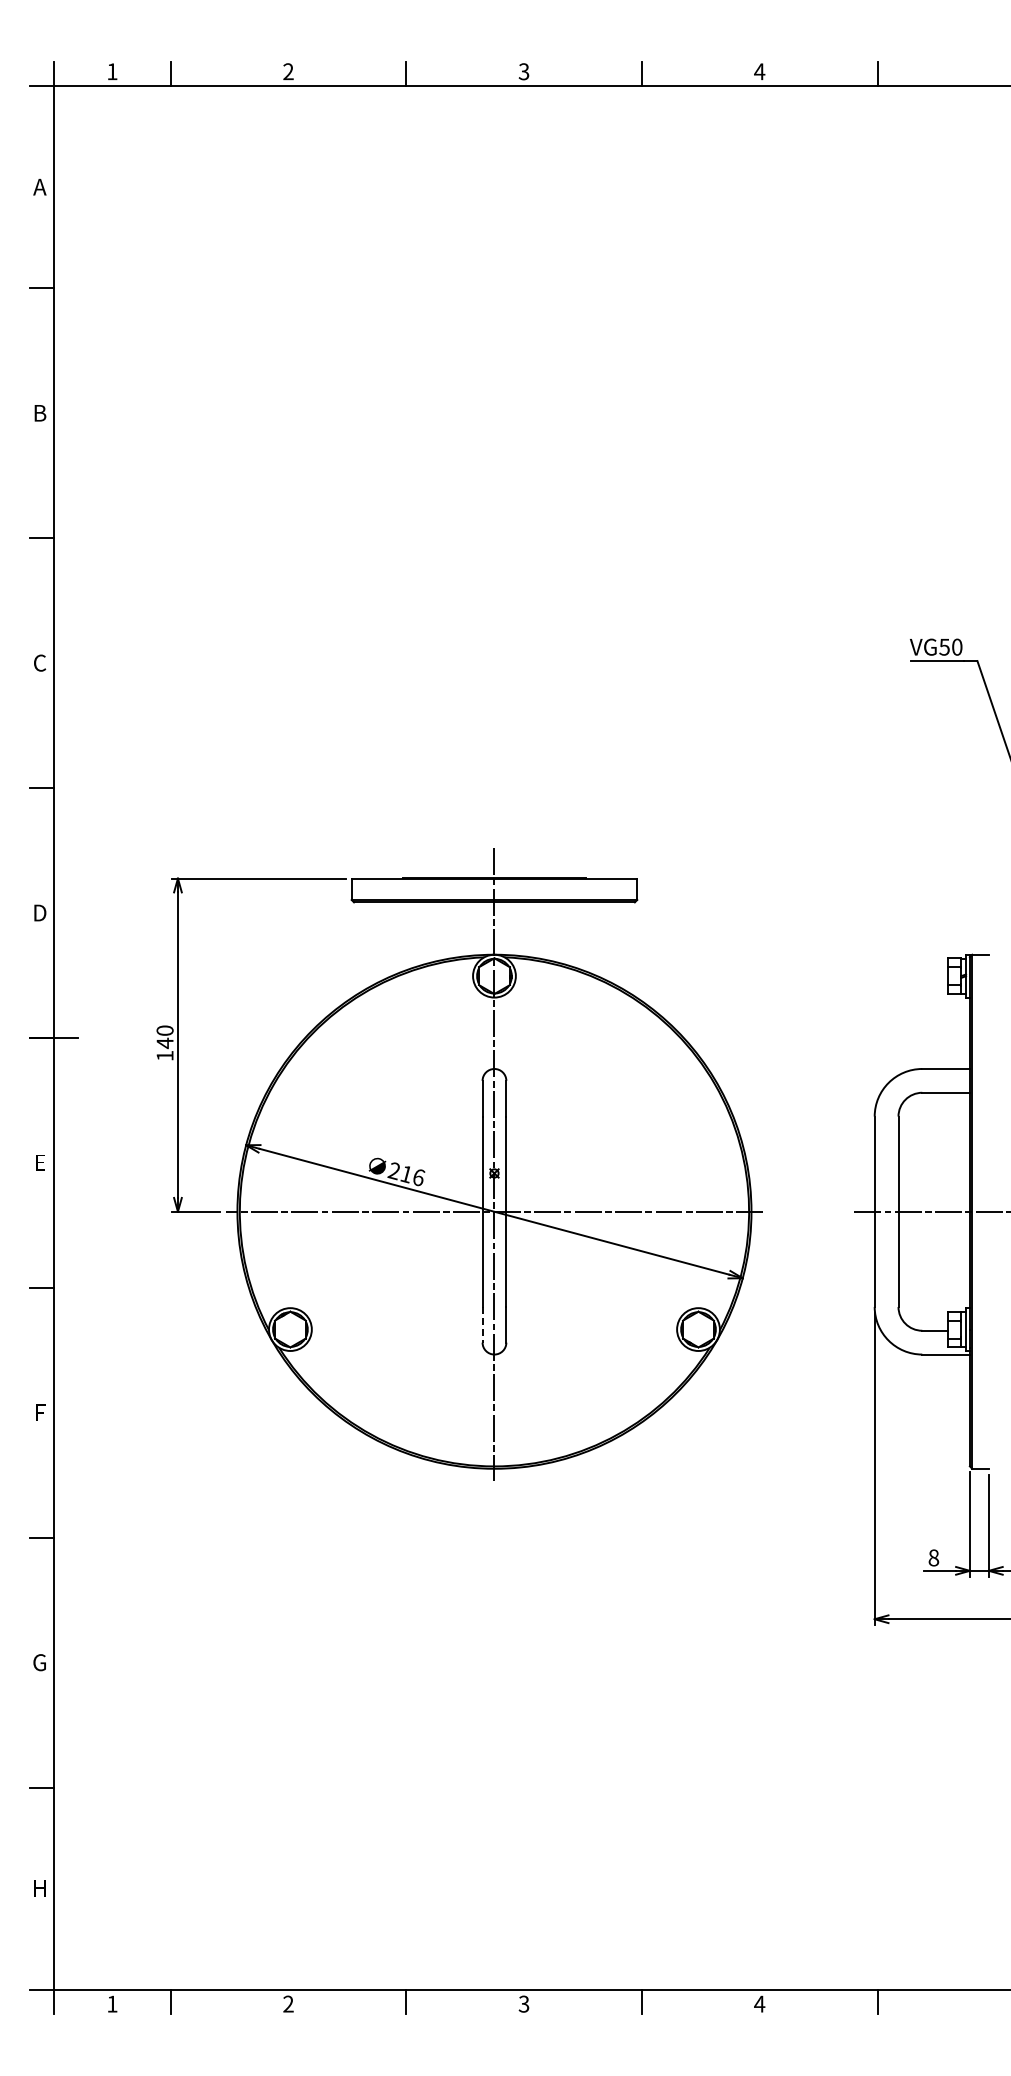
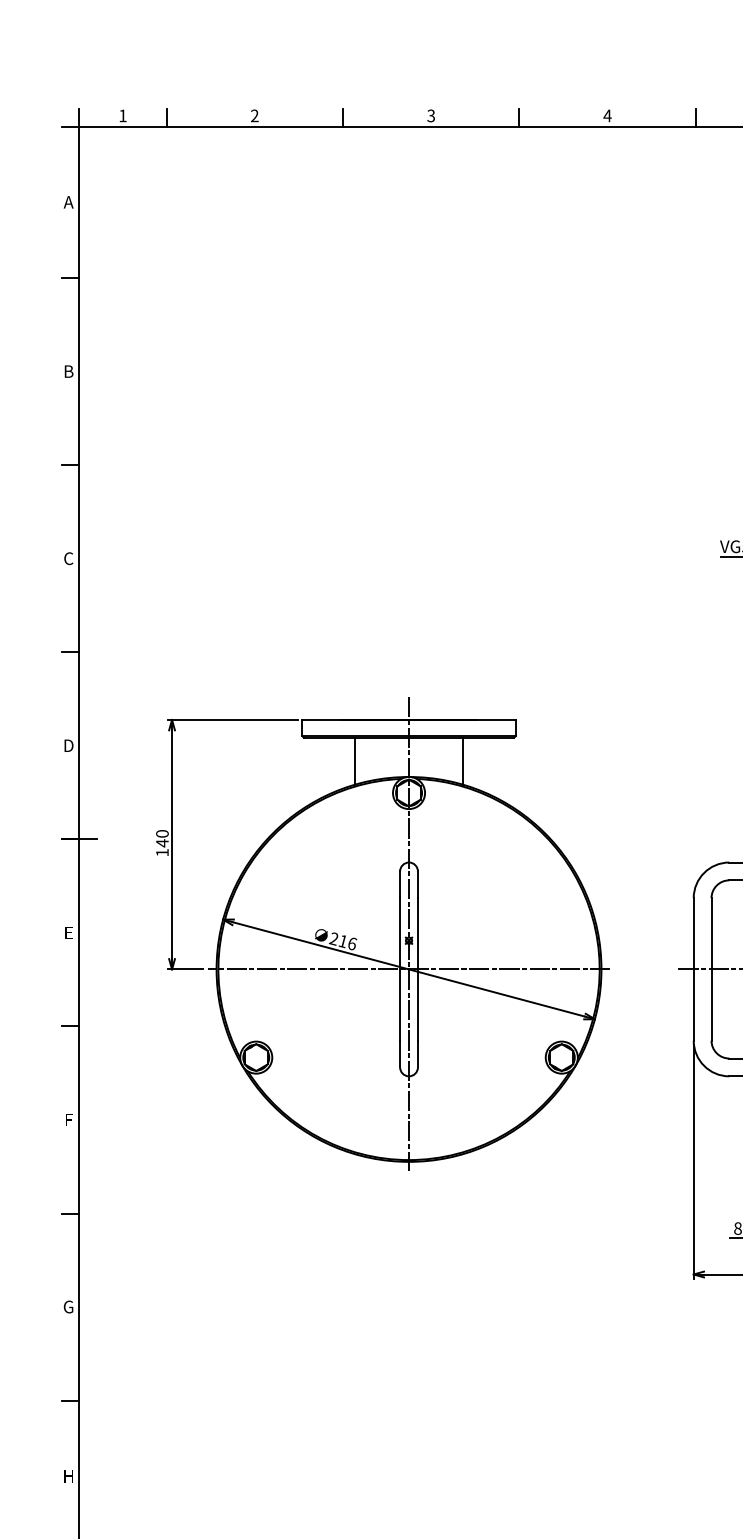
line: (422, 933) -> (355, 761), added
line: (566, 933) -> (462, 761), added
line: (482, 1324) -> (400, 1053), dashed -> solid

